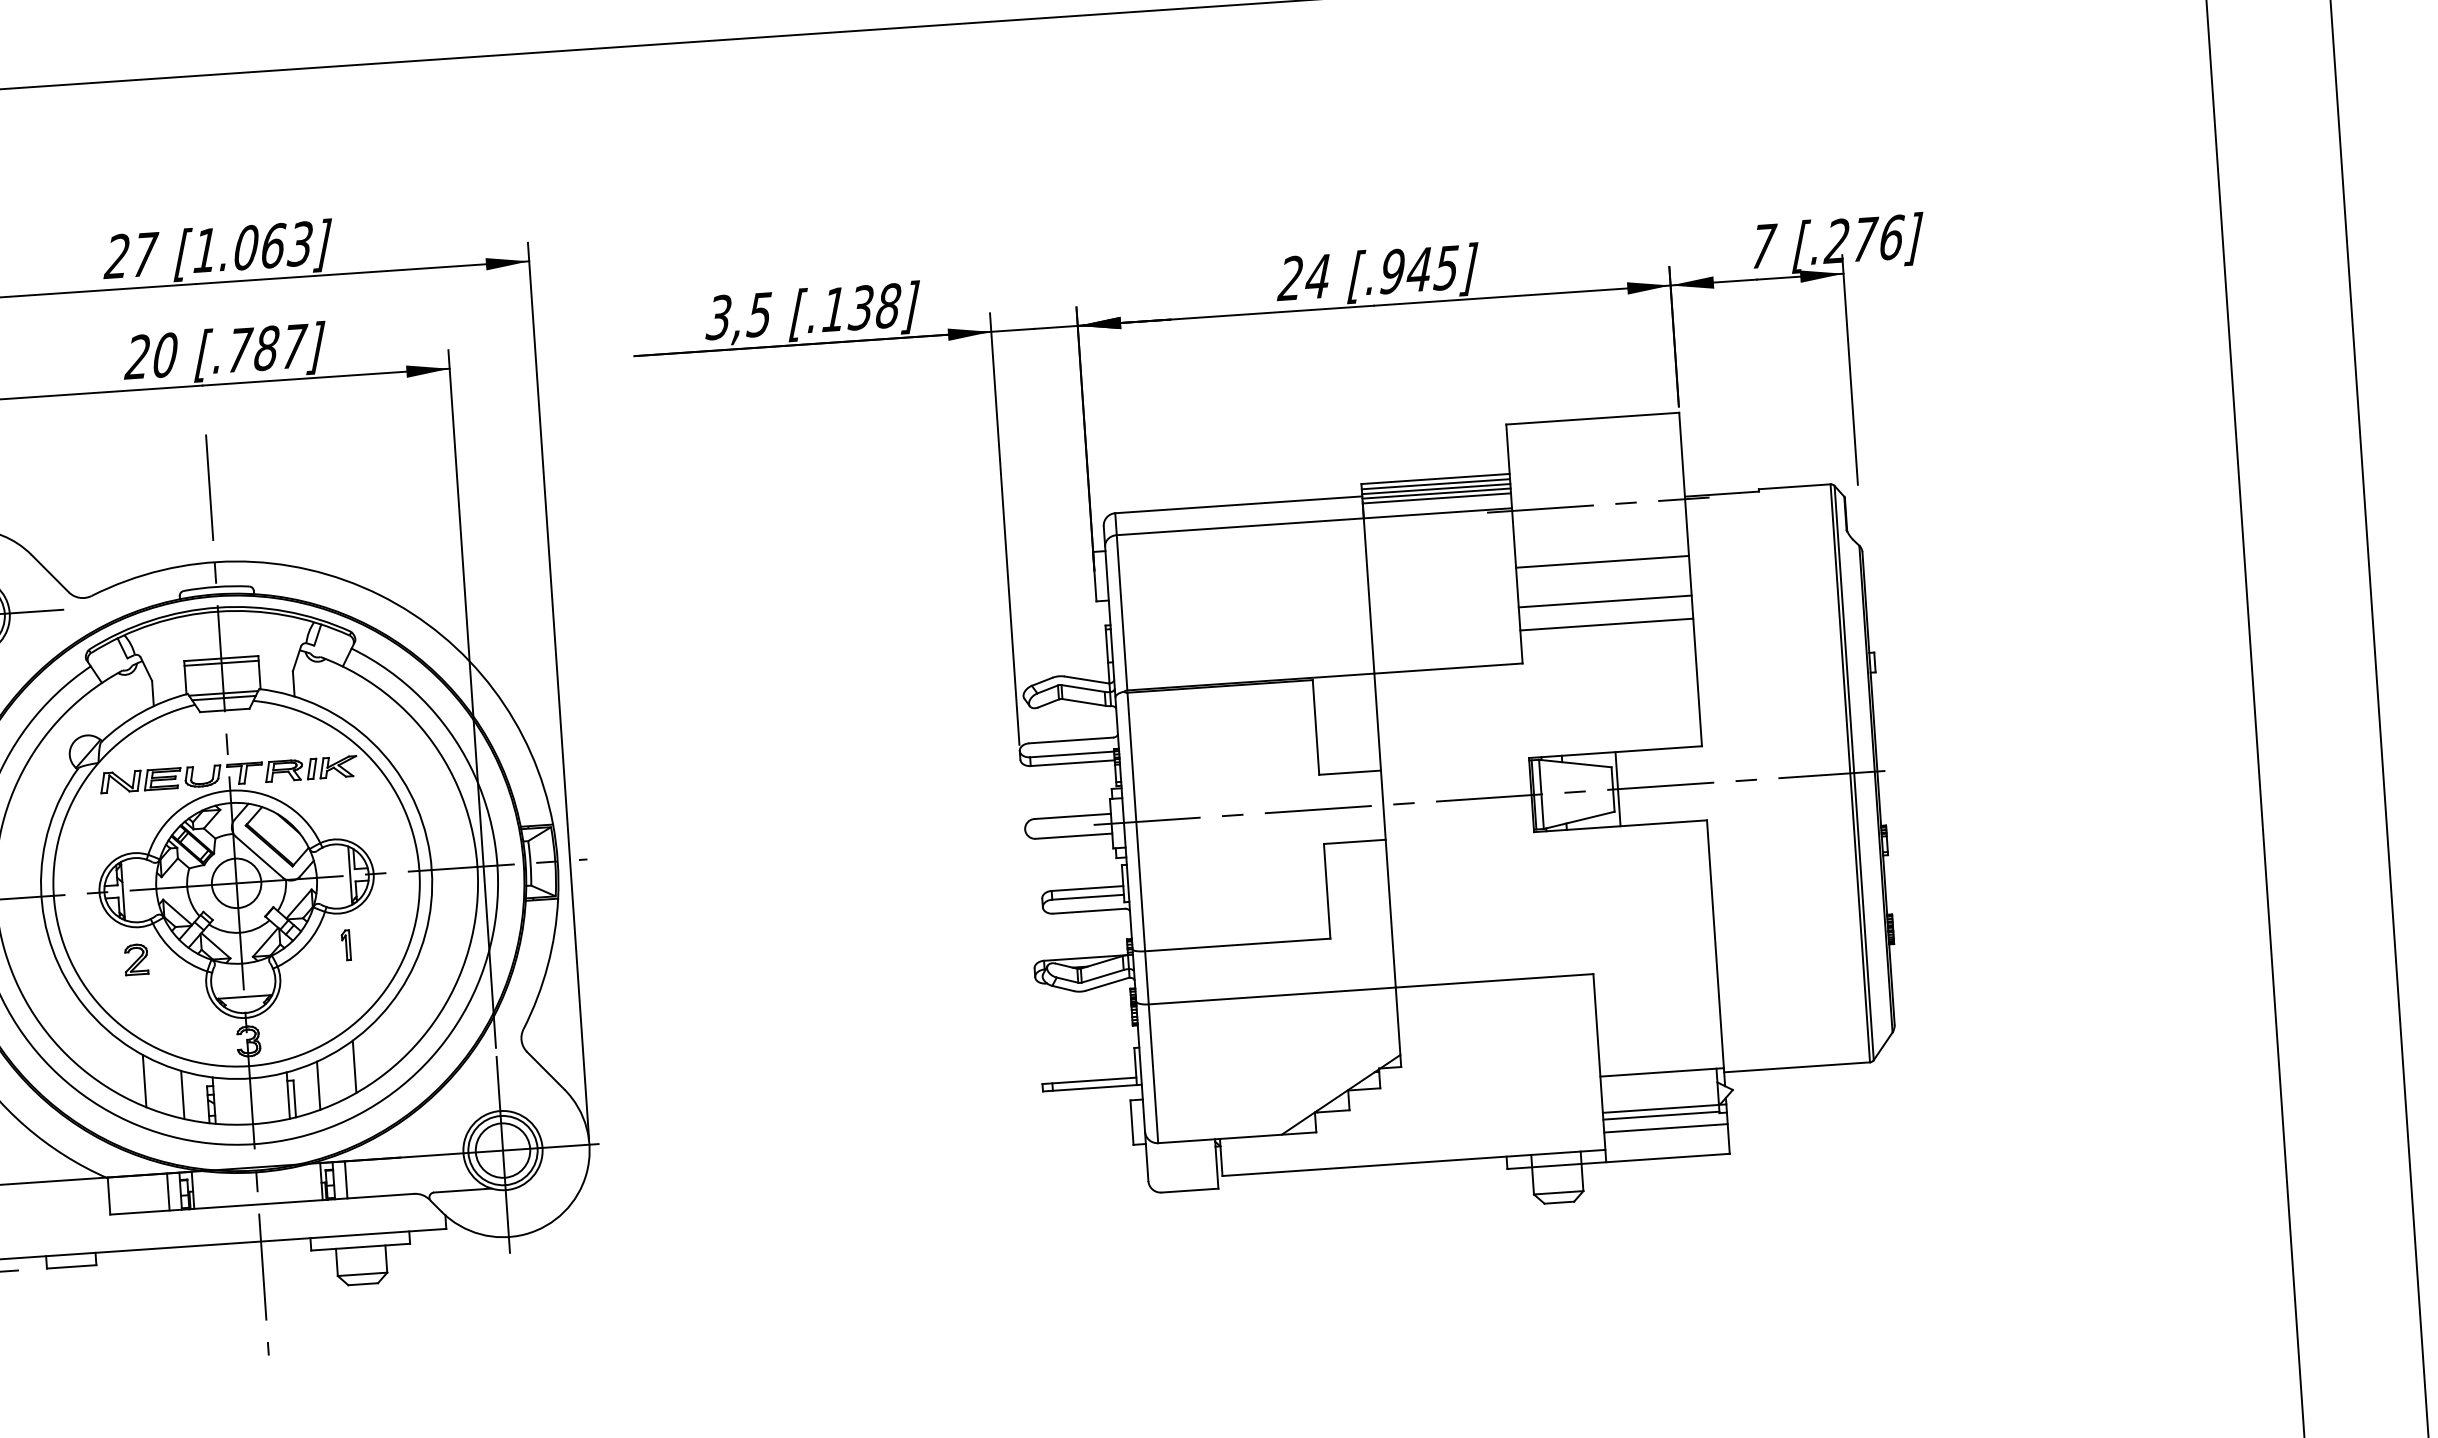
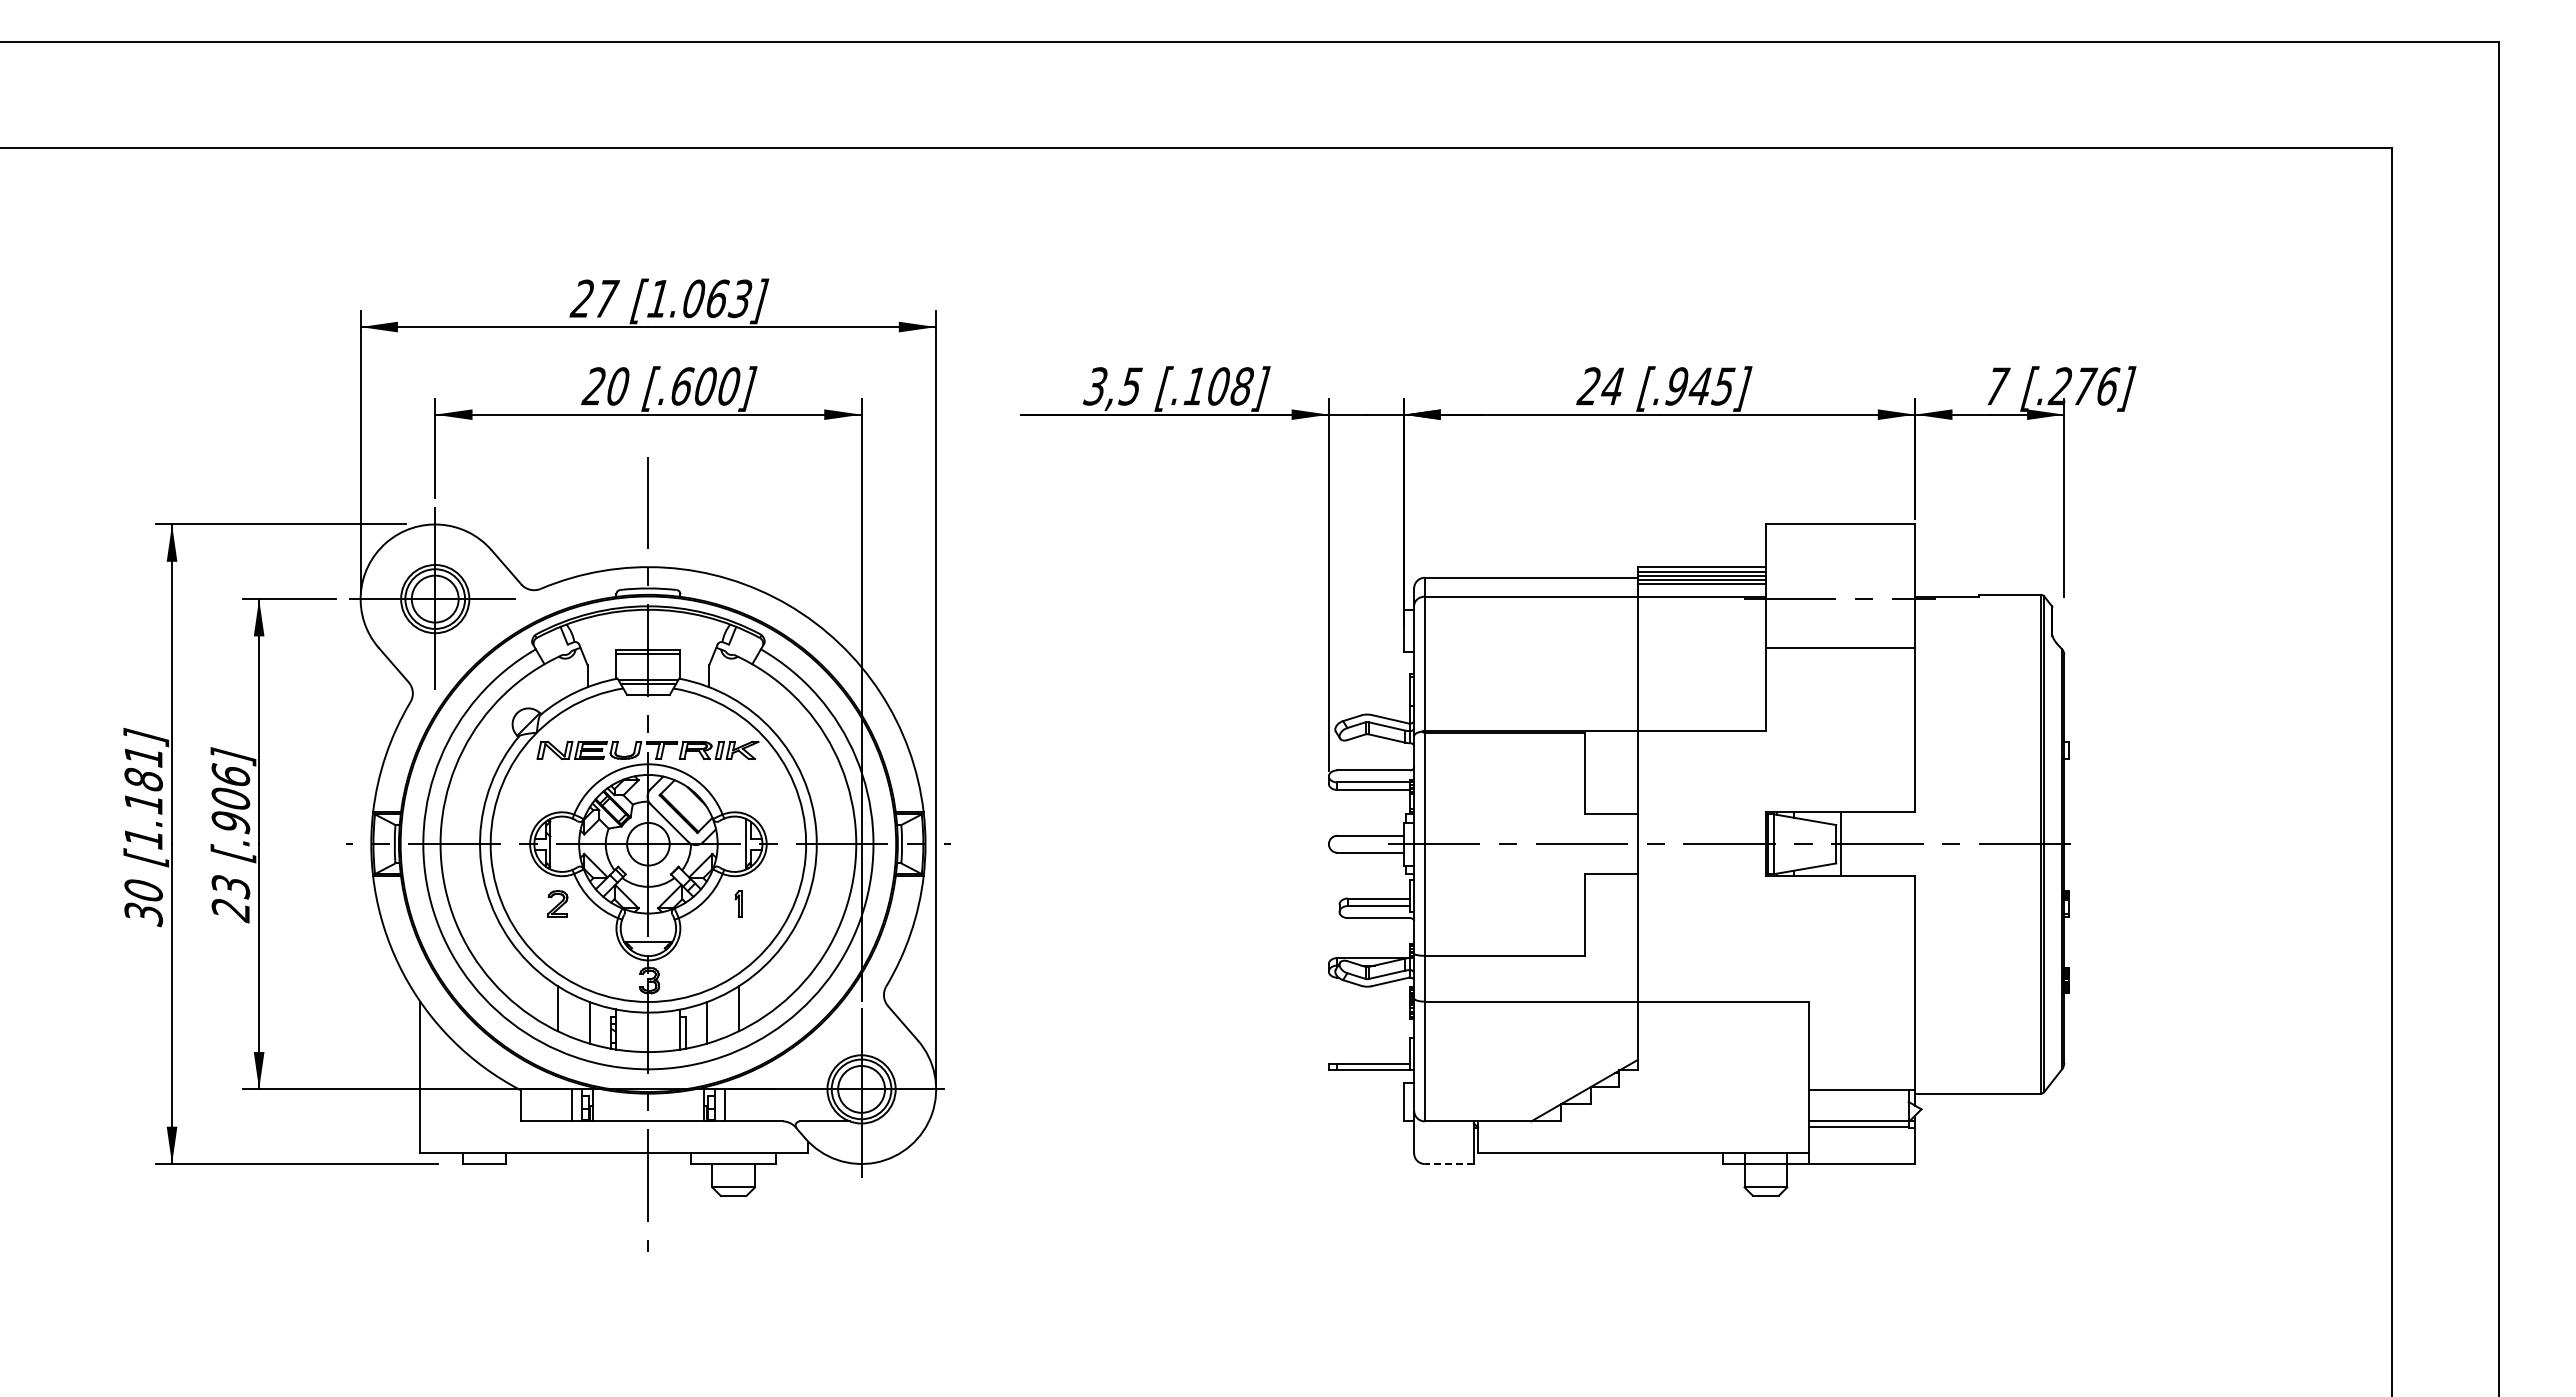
text: (859, 307) -> (1217, 386), [.138] -> [.108]
text: (267, 348) -> (706, 386), [.787] -> [.600]
line: (1605, 601) -> (1840, 682), removed
line: (1606, 624) -> (1840, 702), removed
line: (1665, 1128) -> (1861, 1138), removed
line: (1190, 1191) -> (1449, 1164), solid -> dashed

